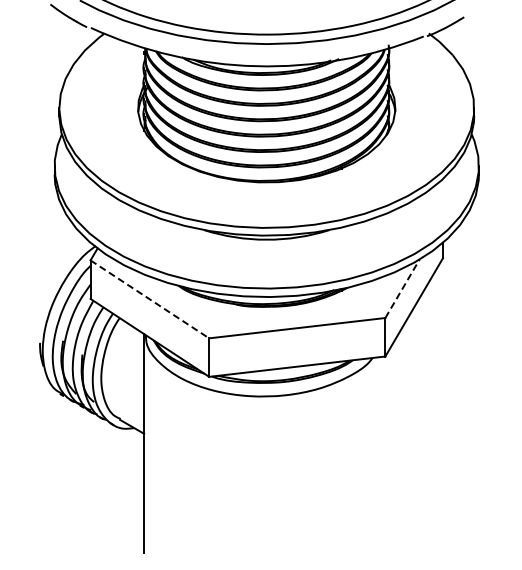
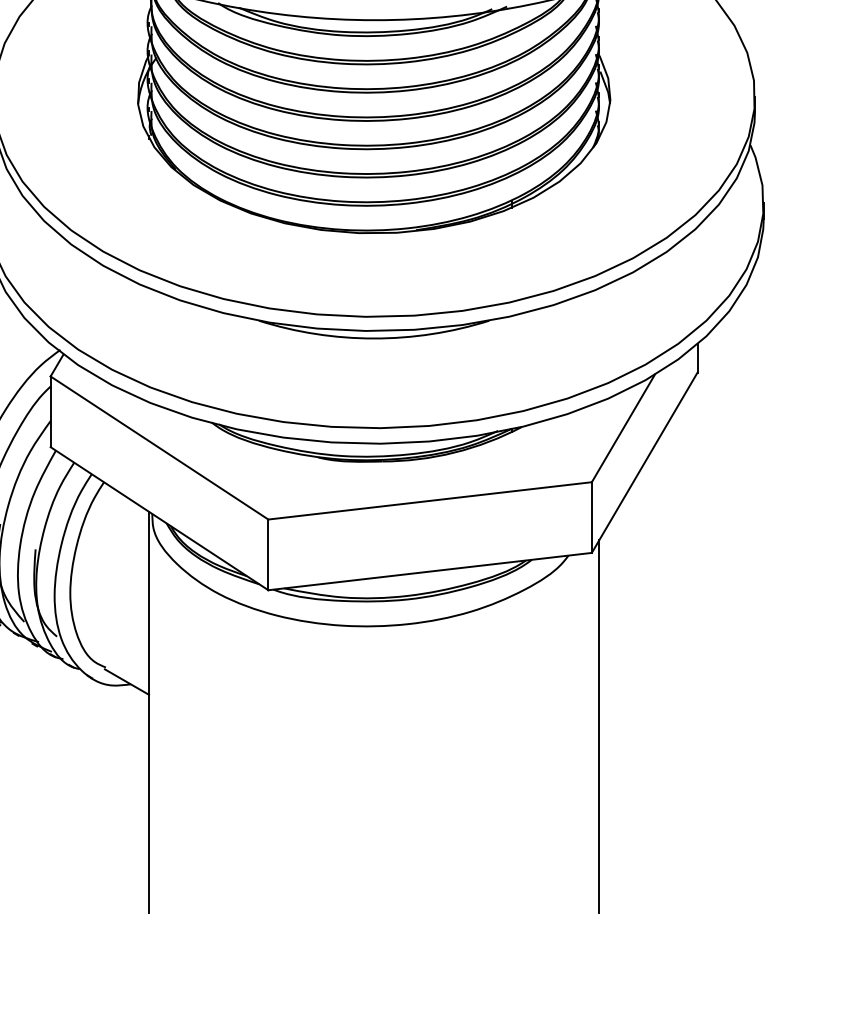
line: (402, 288) -> (623, 428), dashed -> solid
line: (149, 299) -> (158, 448), dashed -> solid
line: (389, 450) -> (599, 725), added

